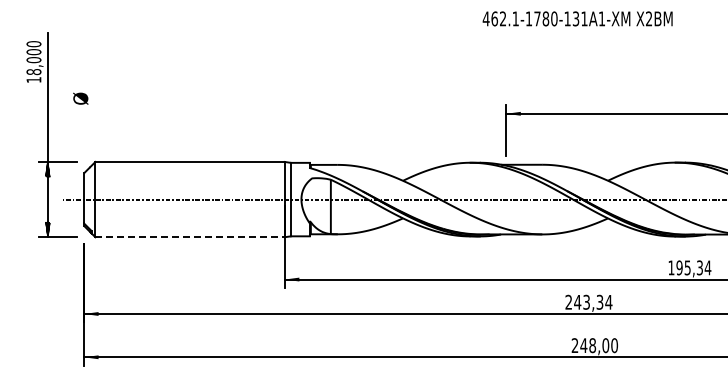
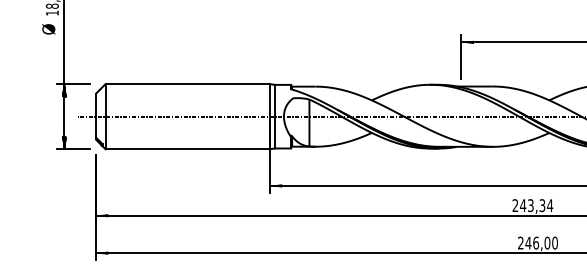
text: (80, 98) -> (48, 29), moved
line: (190, 237) -> (187, 149), dashed -> solid
text: (592, 345) -> (535, 242), 248,00 -> 246,00

